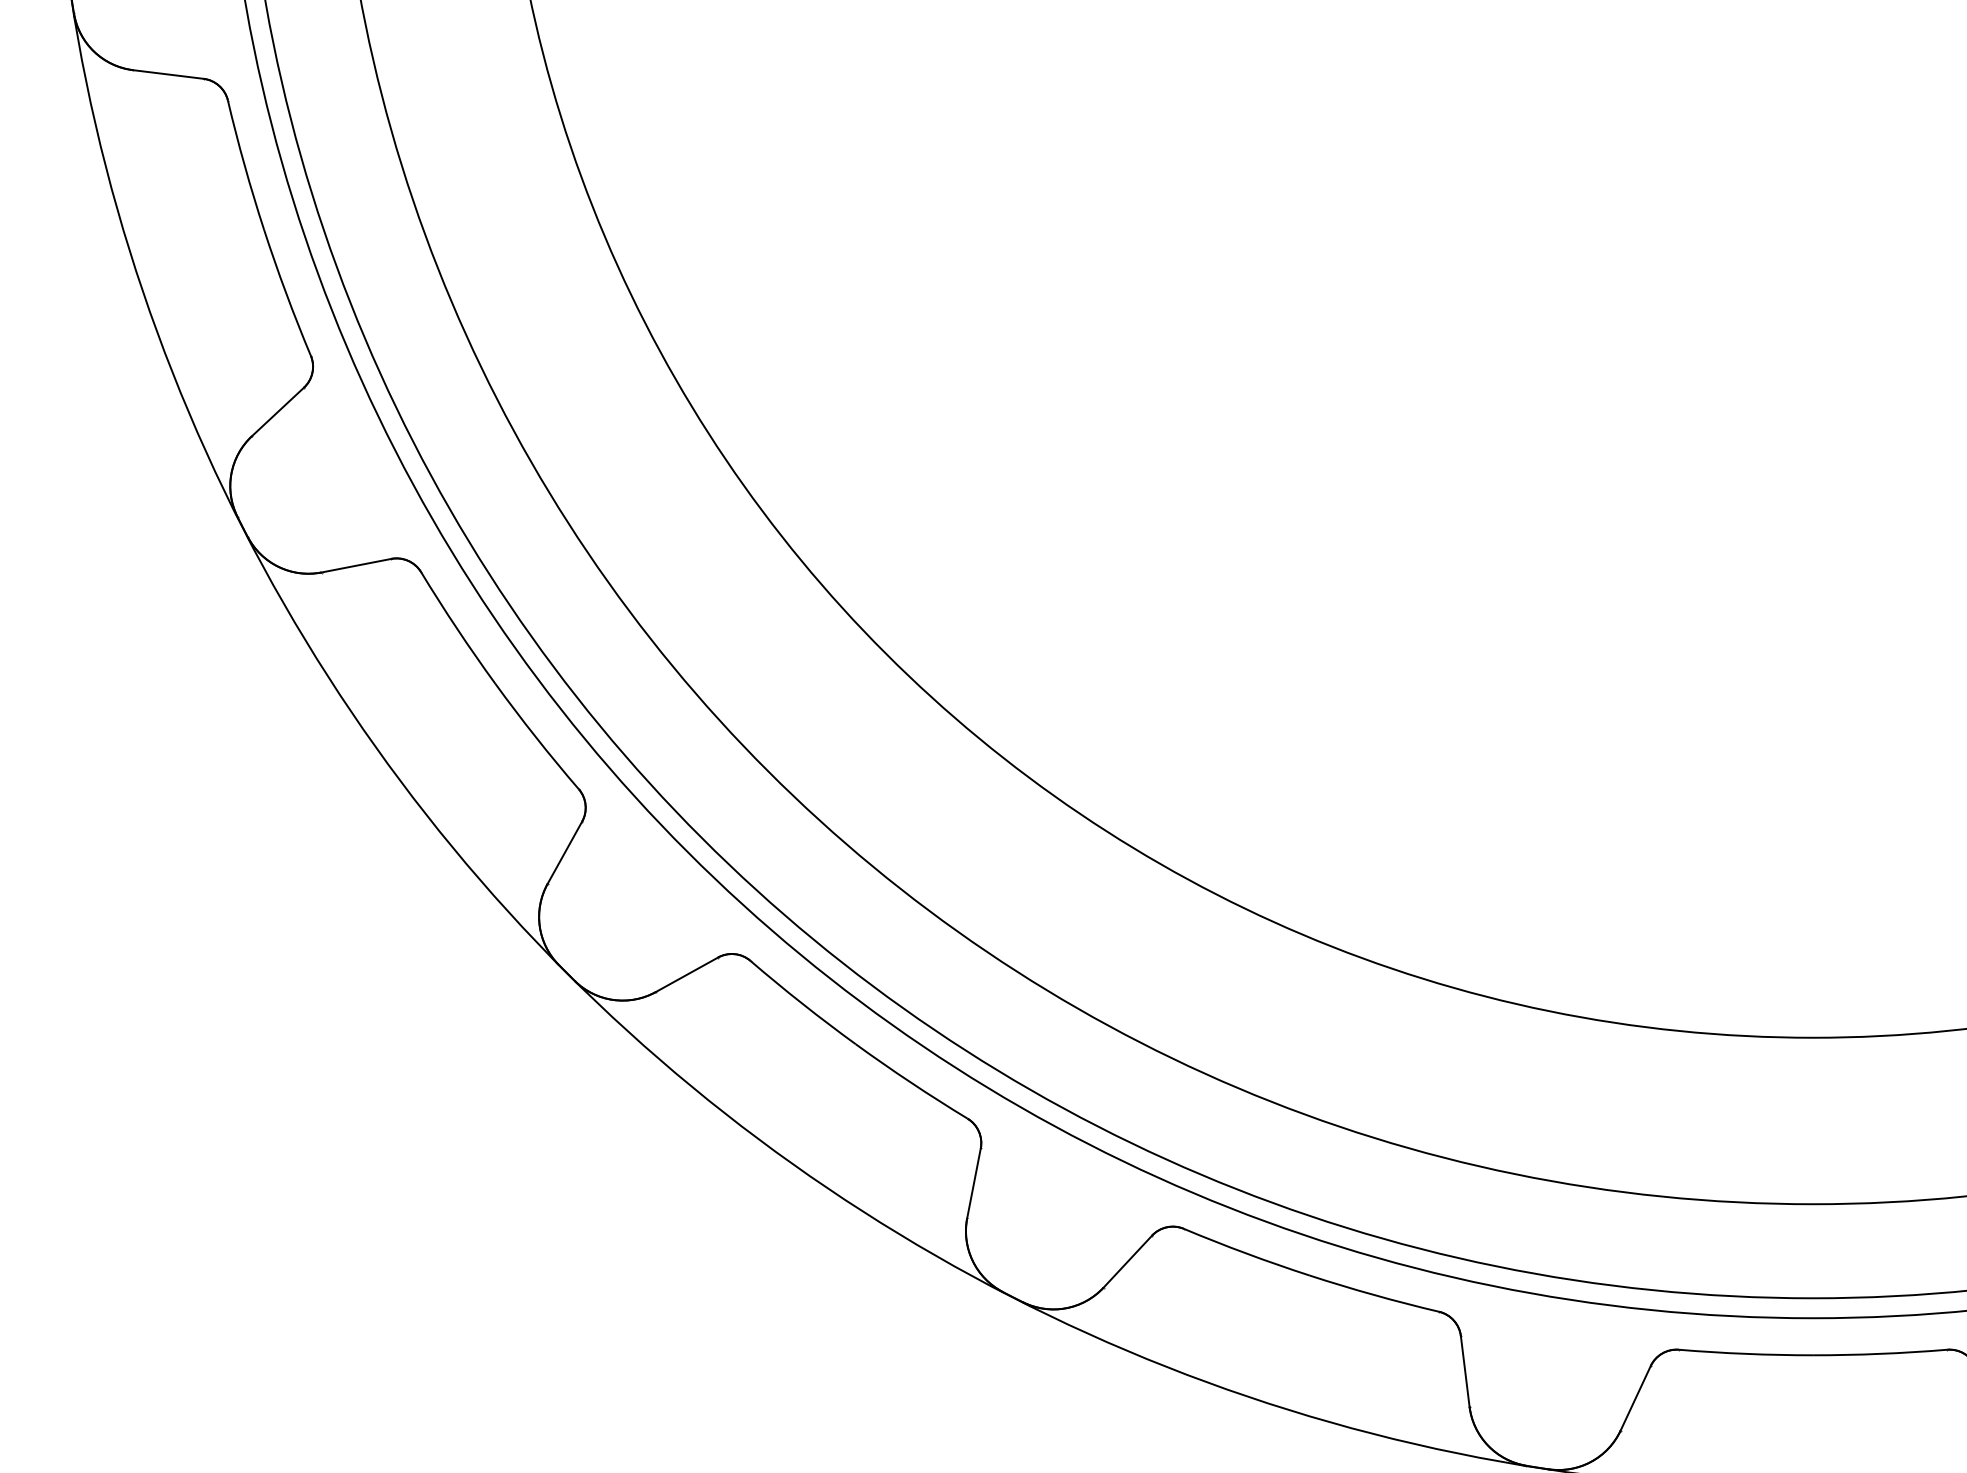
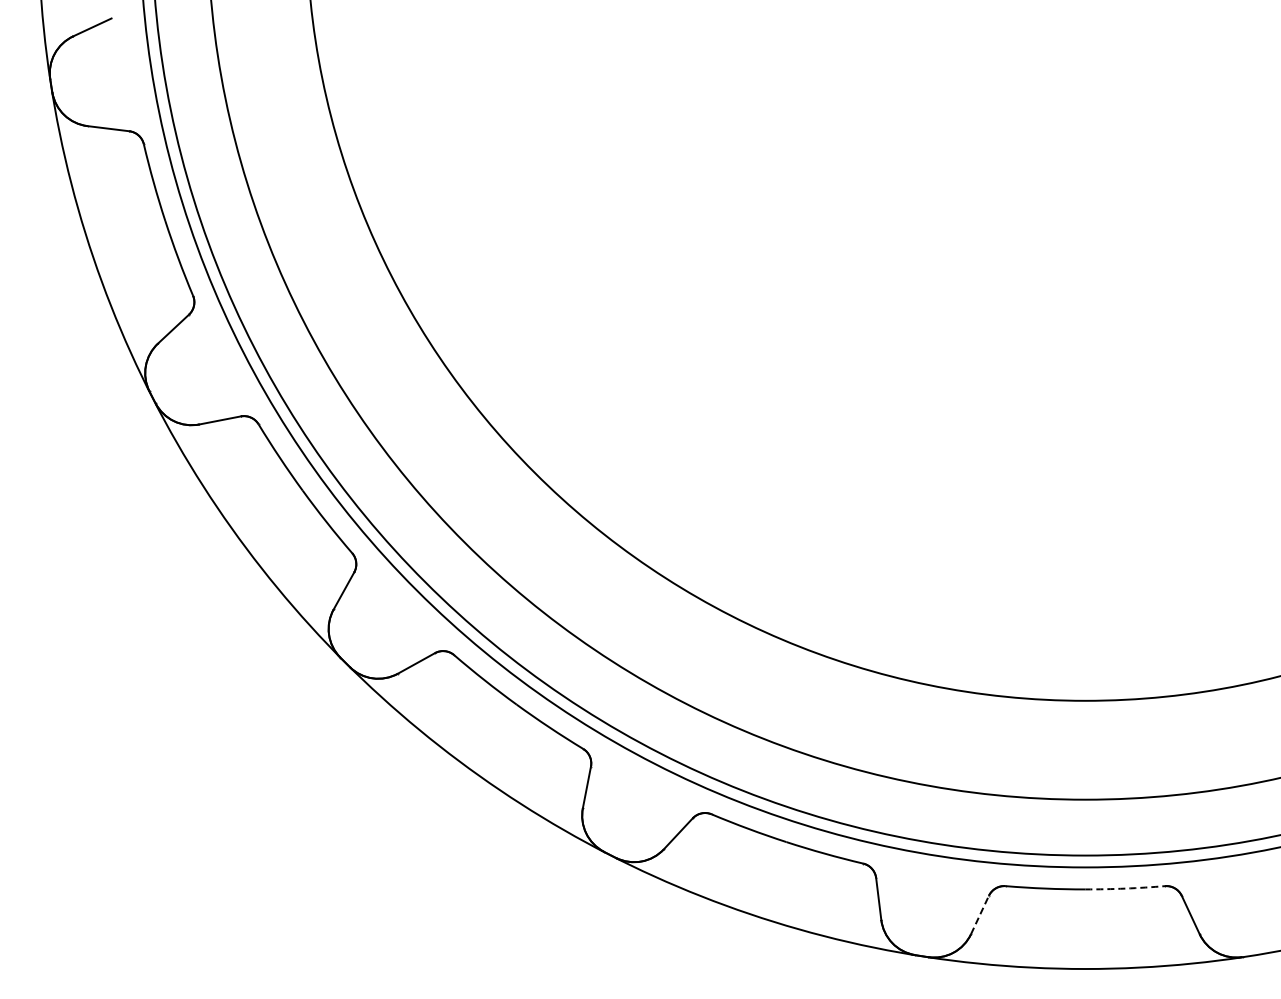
arc: (1880, 1353) -> (1125, 888), solid -> dashed
line: (1636, 1397) -> (980, 914), solid -> dashed

